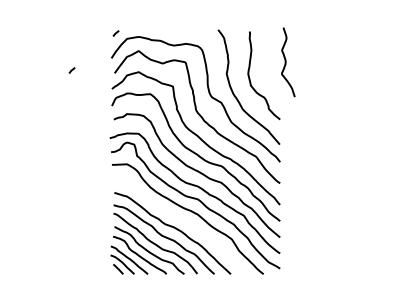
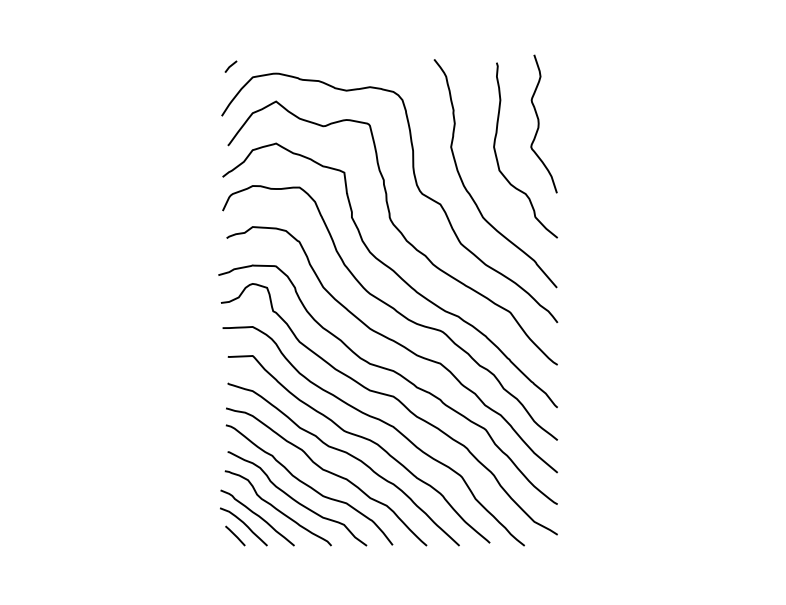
curve: (286, 62) -> (540, 124), moved
line: (71, 70) -> (142, 140), removed
curve: (180, 220) -> (359, 438), added

